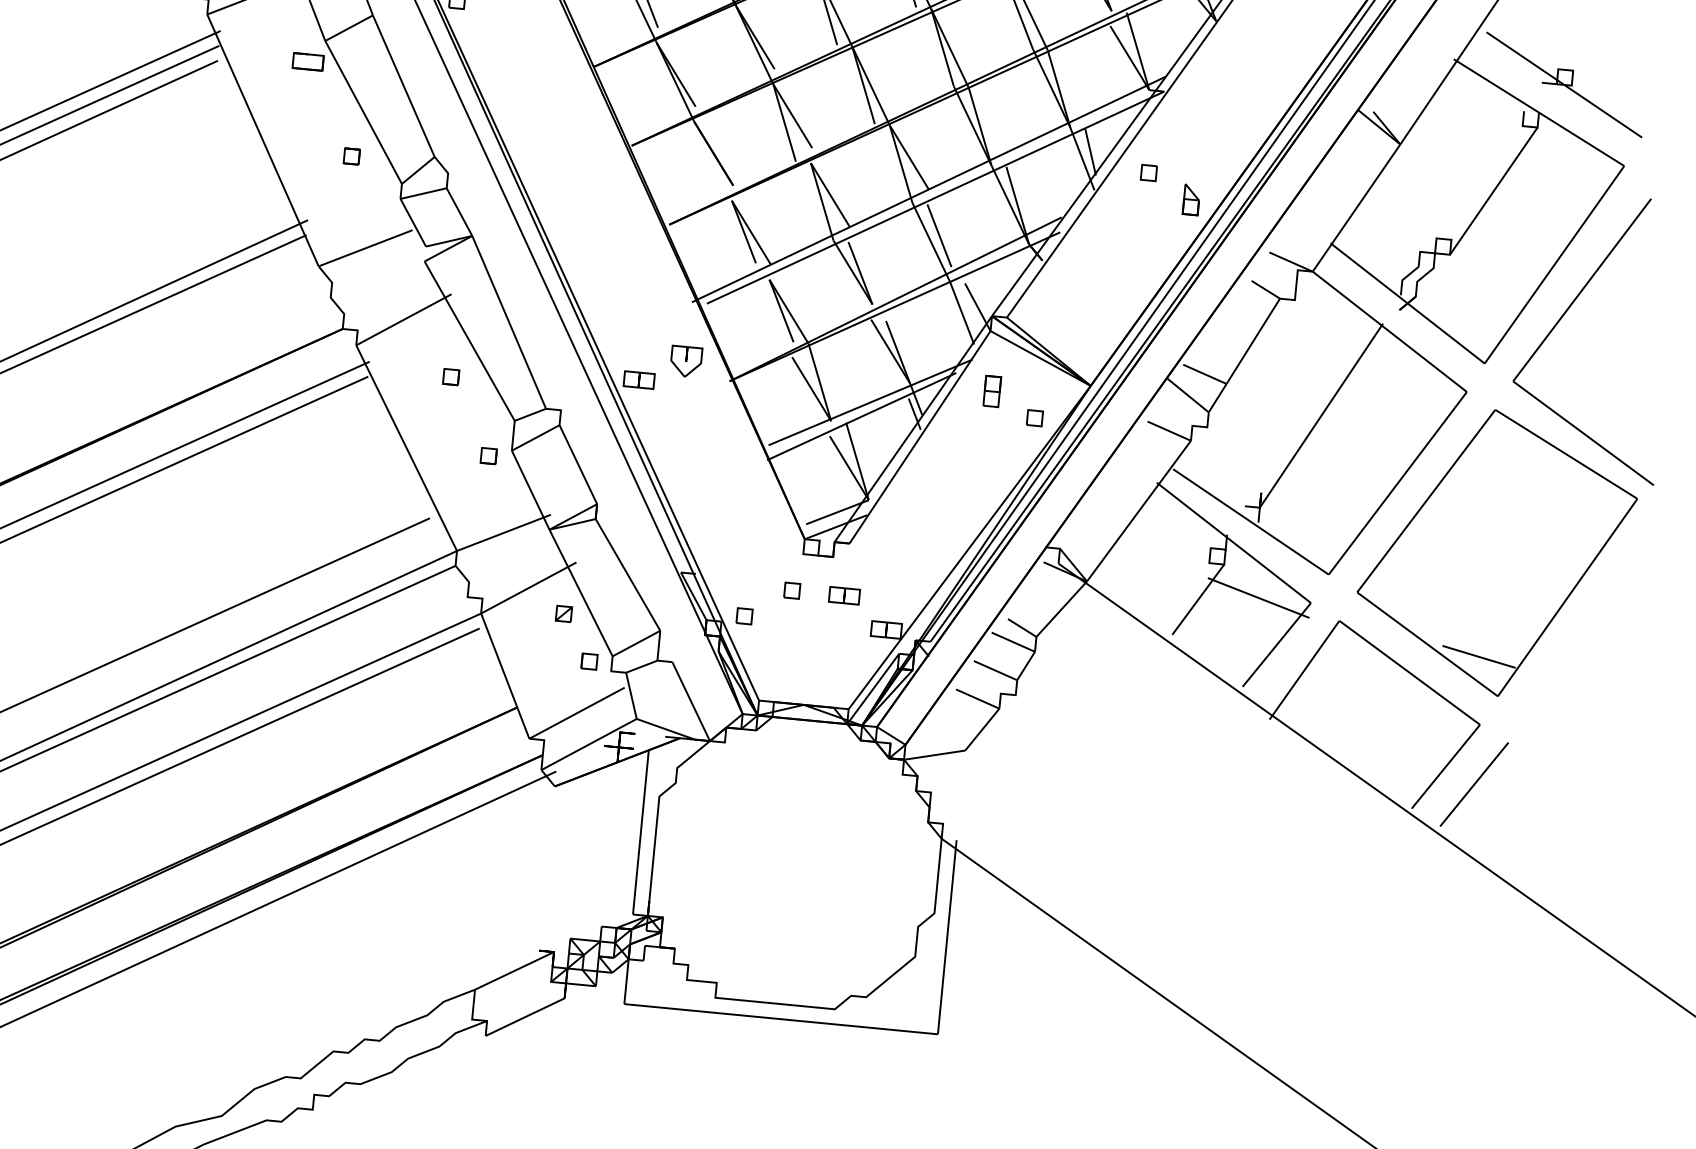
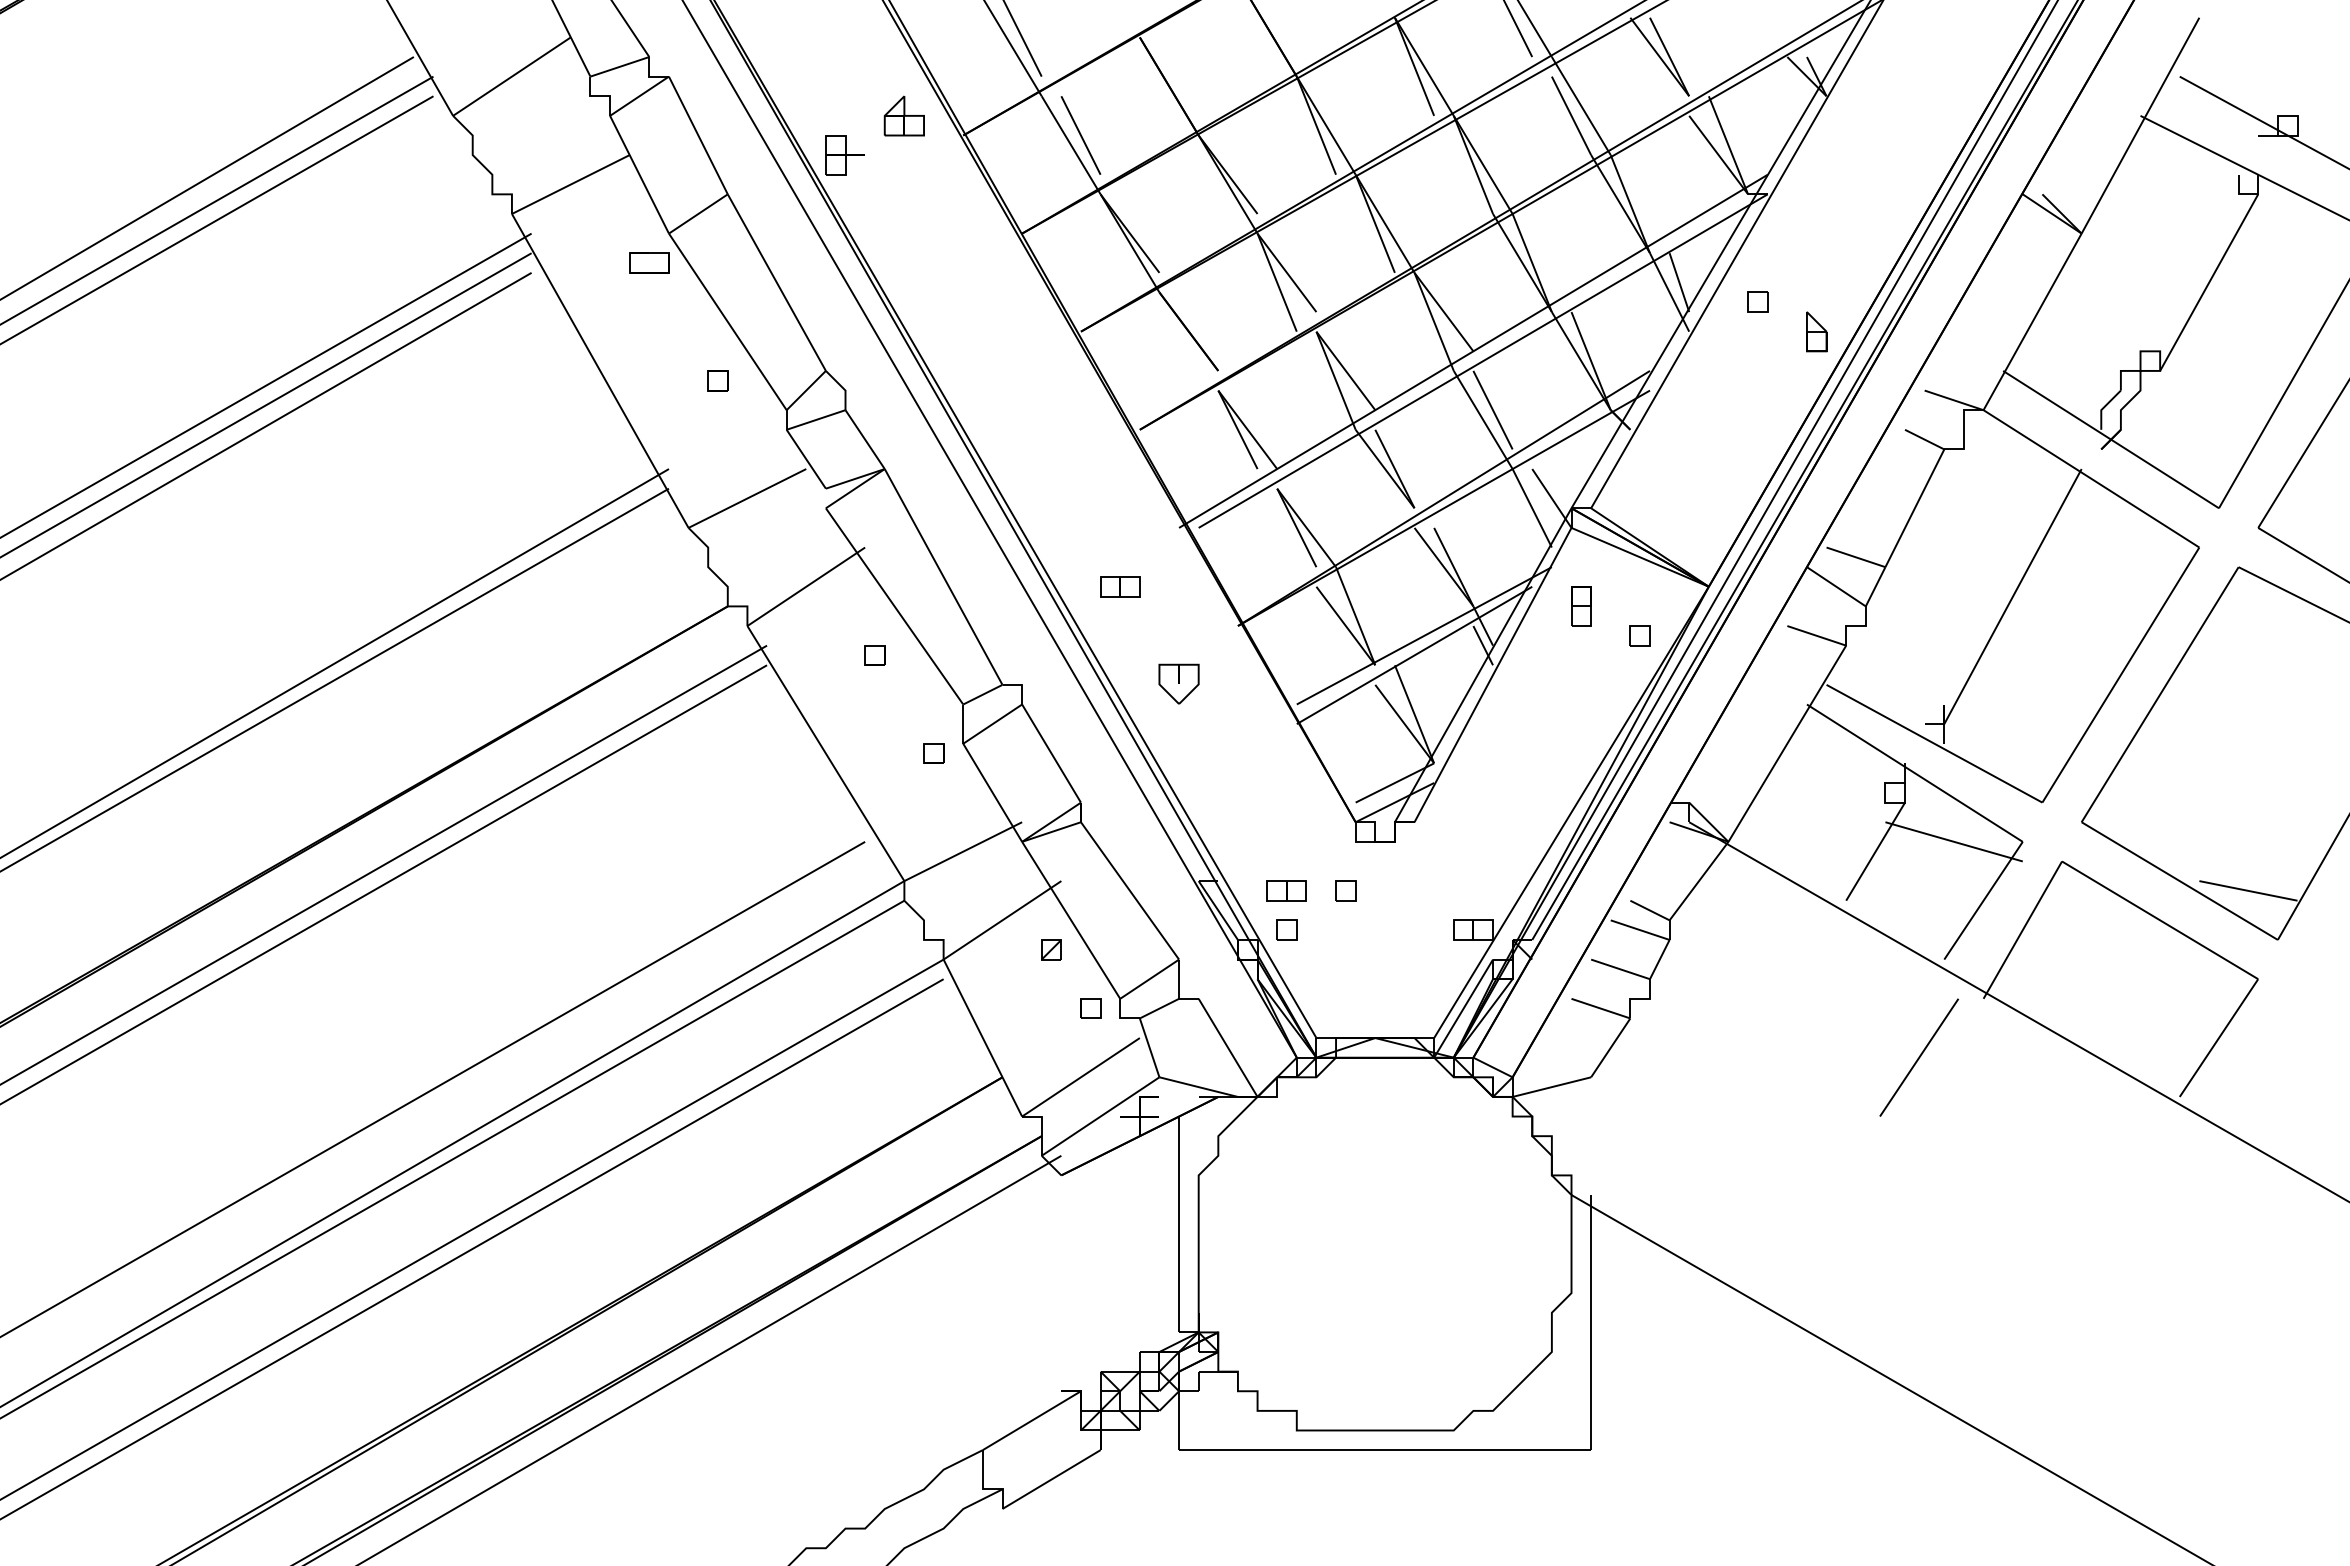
part: (685, 361) -> (1178, 683), moved
part: (639, 379) -> (1120, 586), moved
part: (844, 595) -> (1286, 890), moved
line: (1473, 784) -> (1918, 1057), moved

